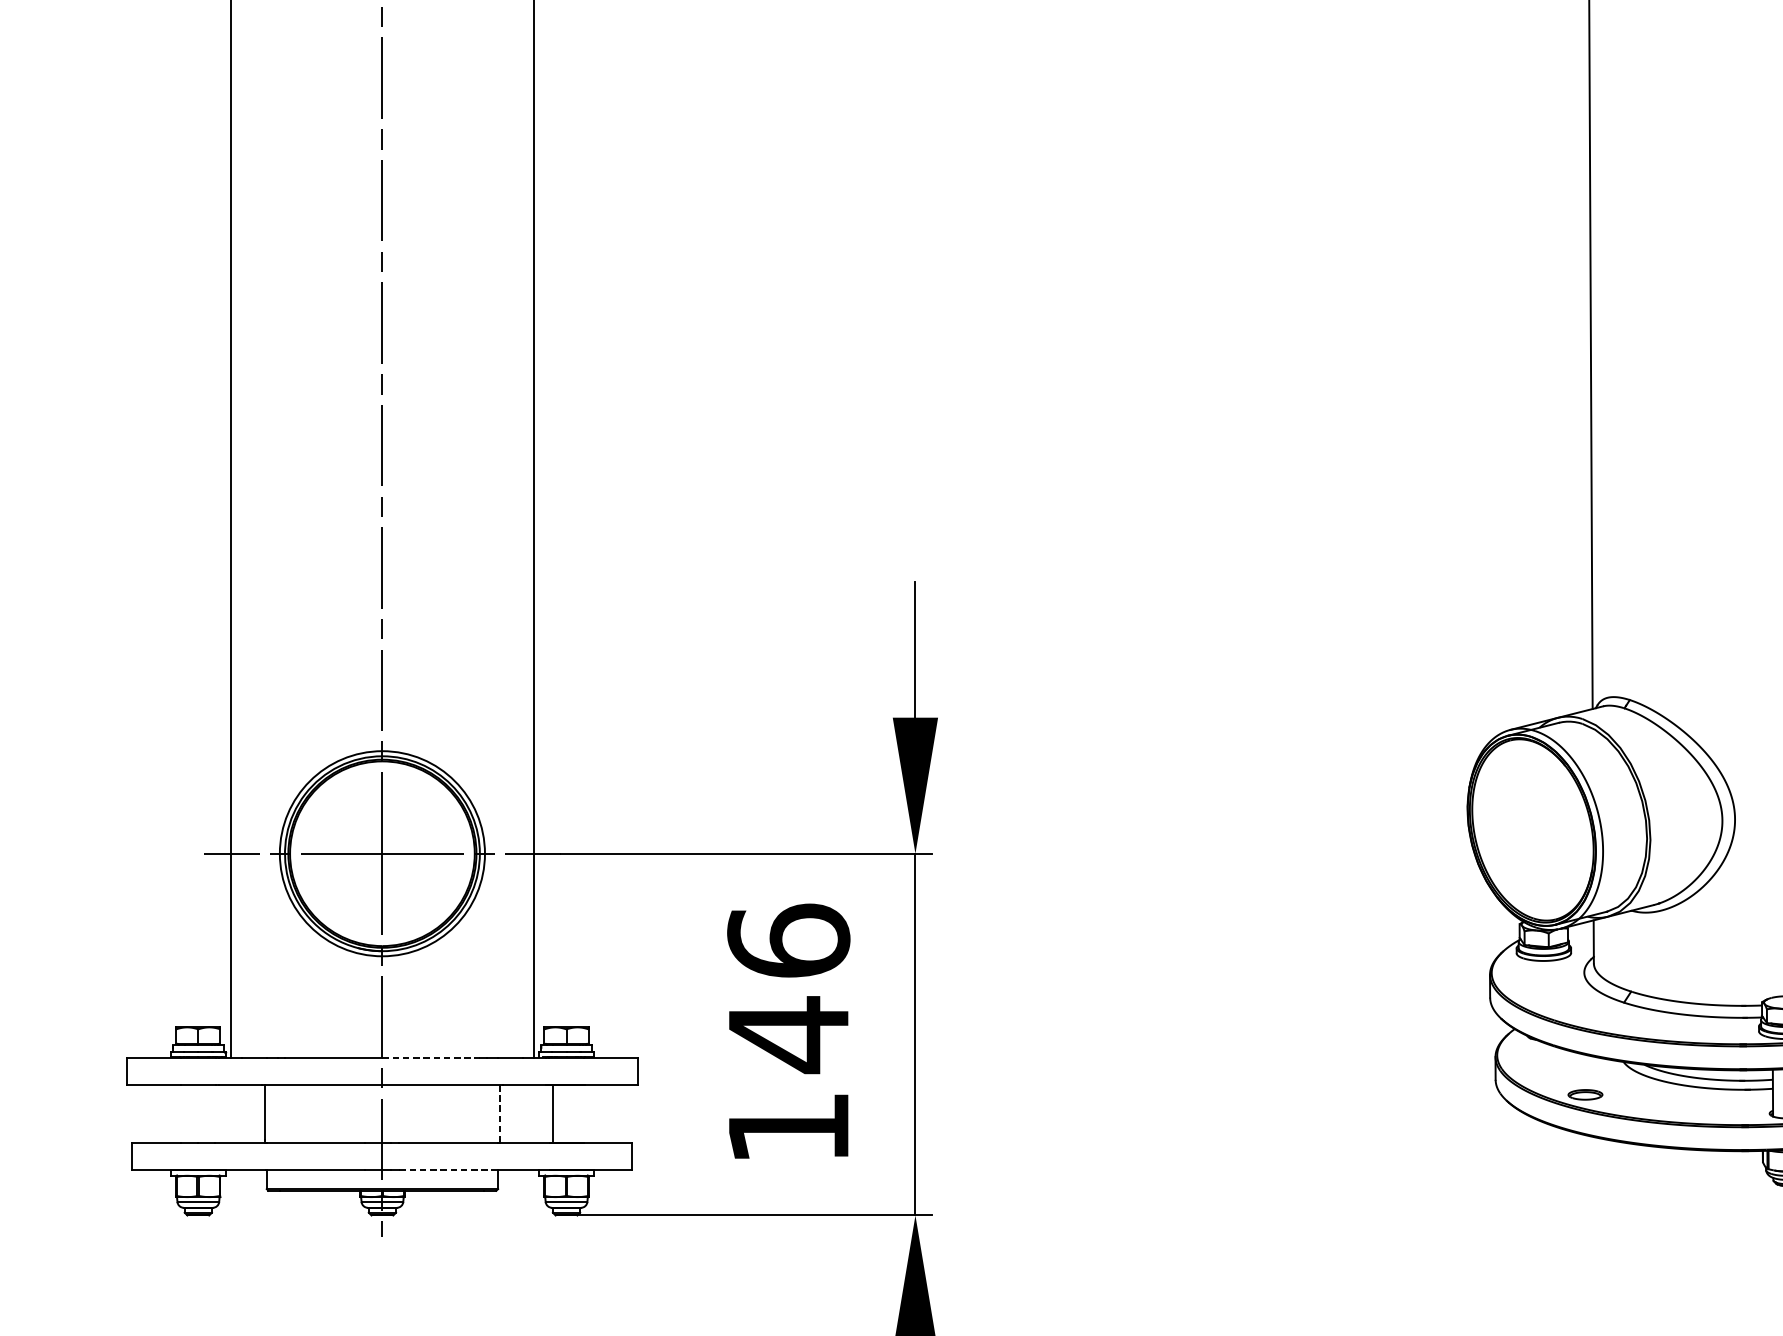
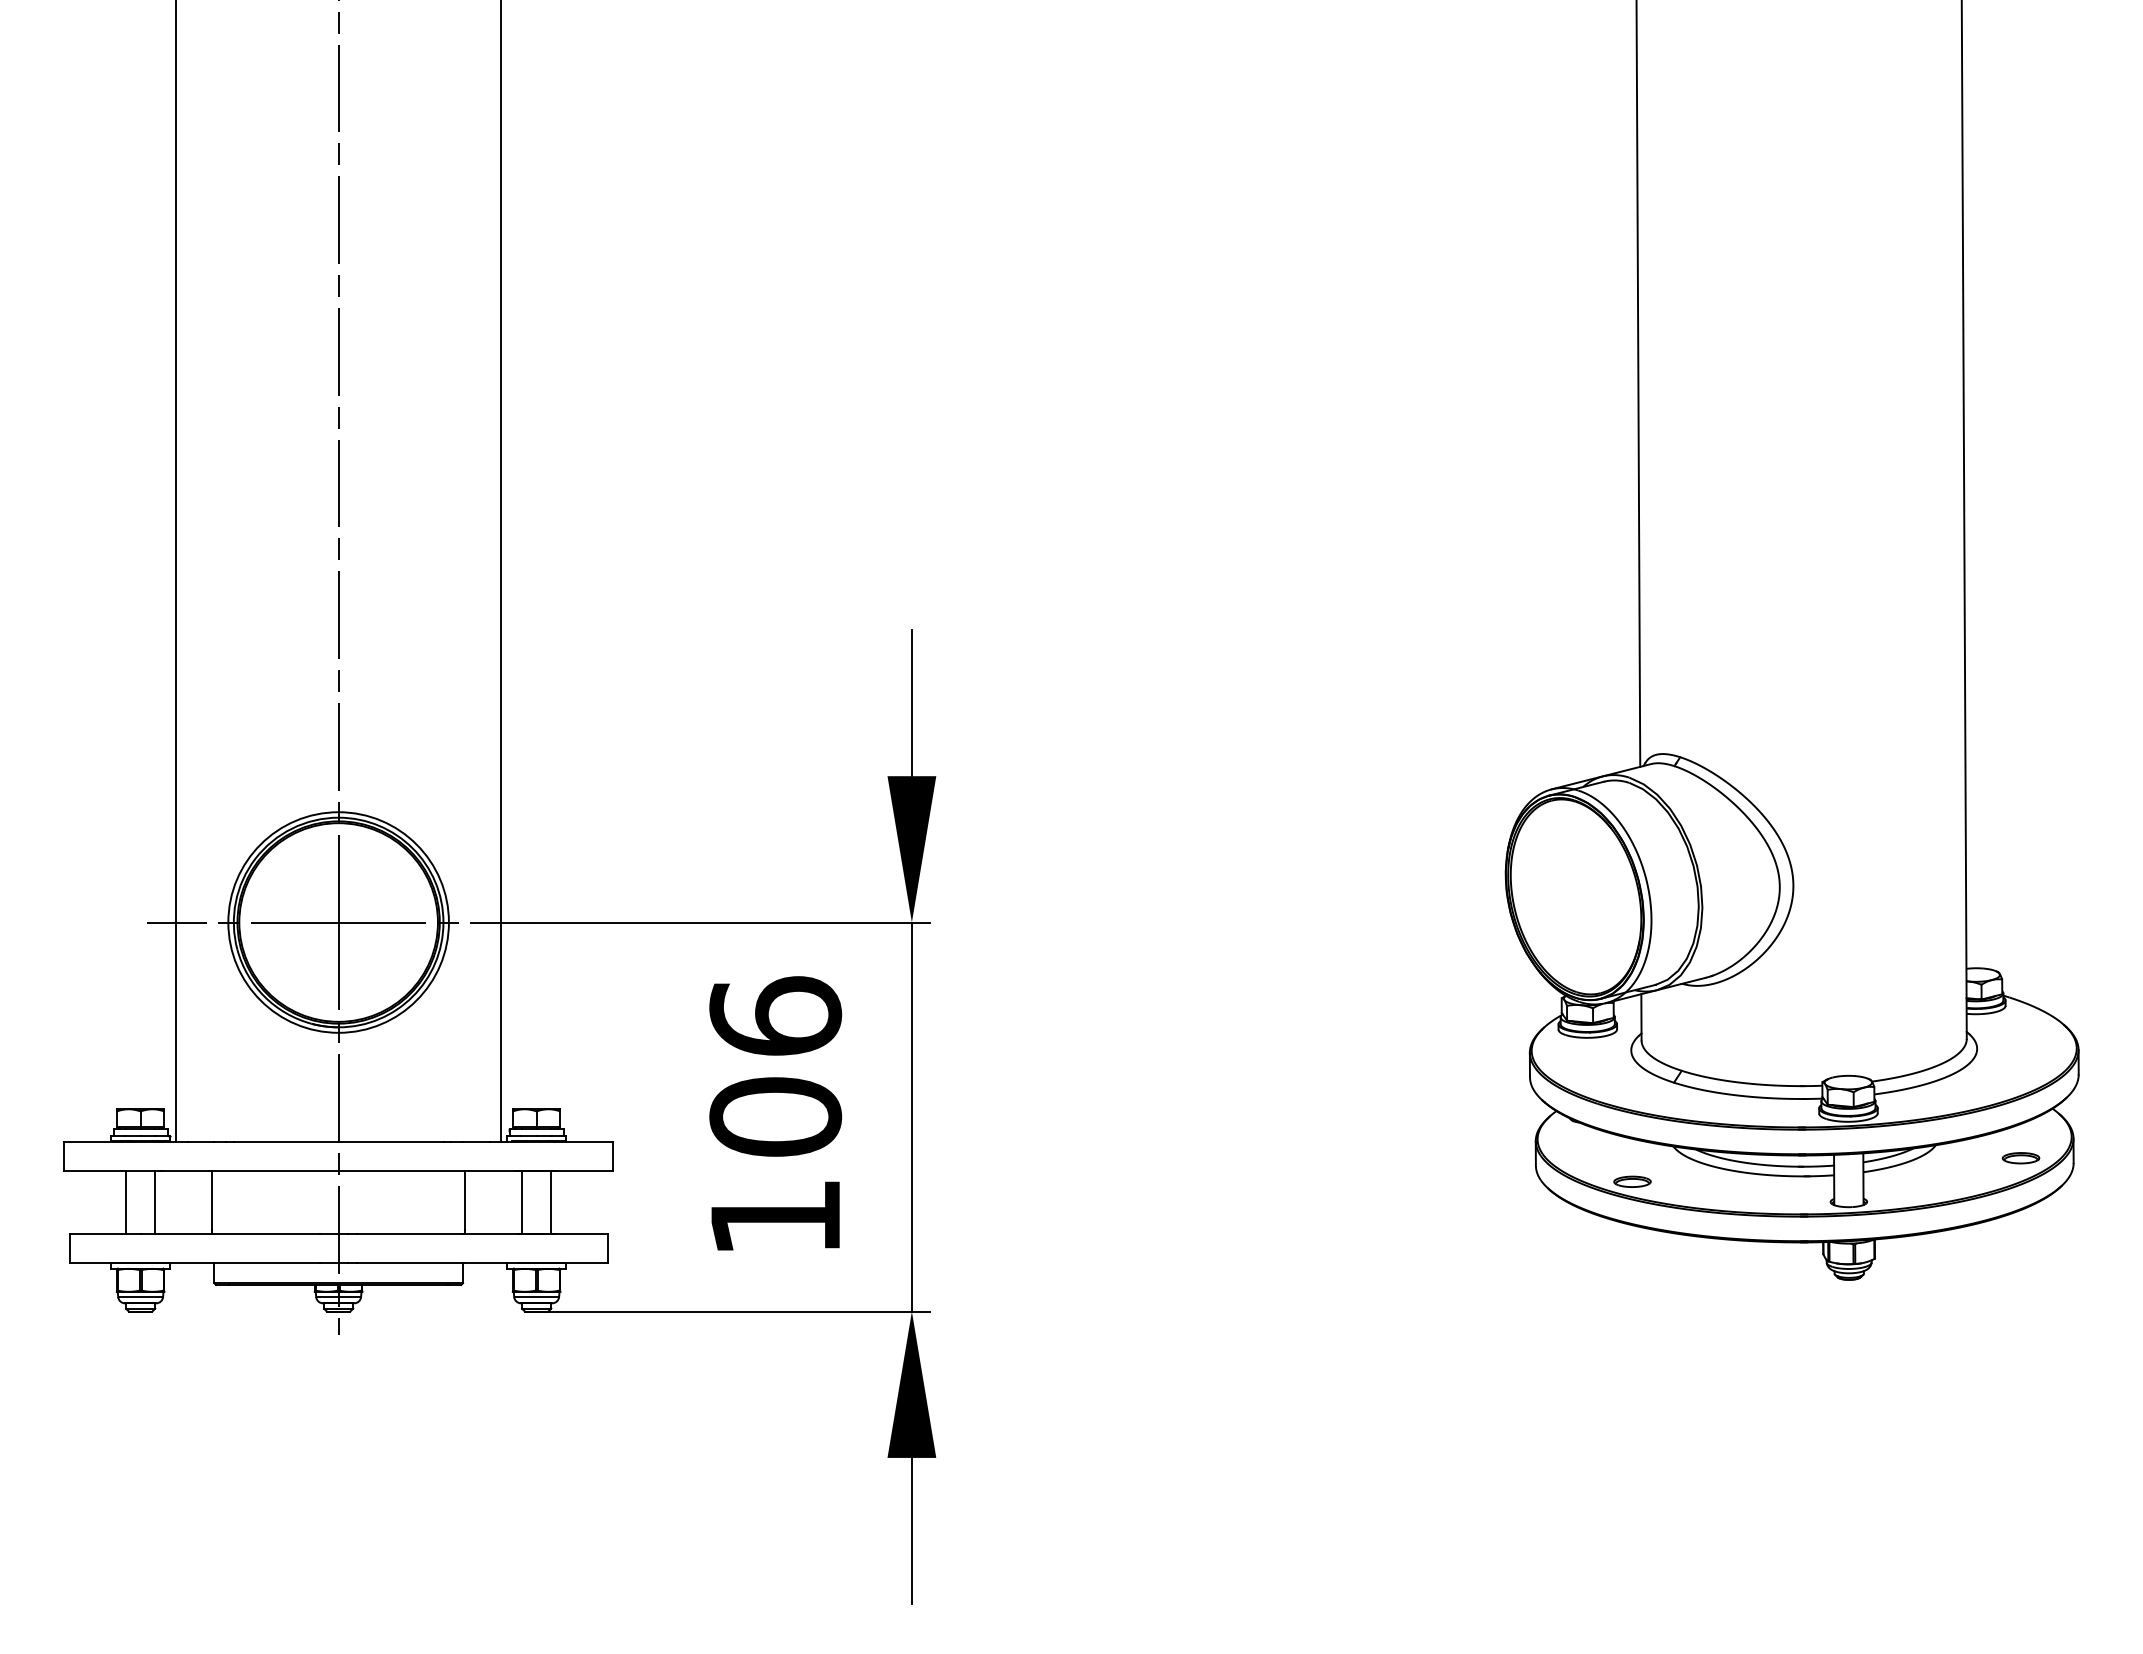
text: (788, 1035) -> (775, 1117), 146 -> 106
line: (431, 1058) -> (391, 1142), dashed -> solid
line: (185, 1113) -> (126, 1201), added
line: (212, 1113) -> (155, 1201), added
line: (499, 1113) -> (464, 1201), dashed -> solid
line: (580, 1113) -> (551, 1201), added
line: (449, 1170) -> (410, 1263), dashed -> solid

